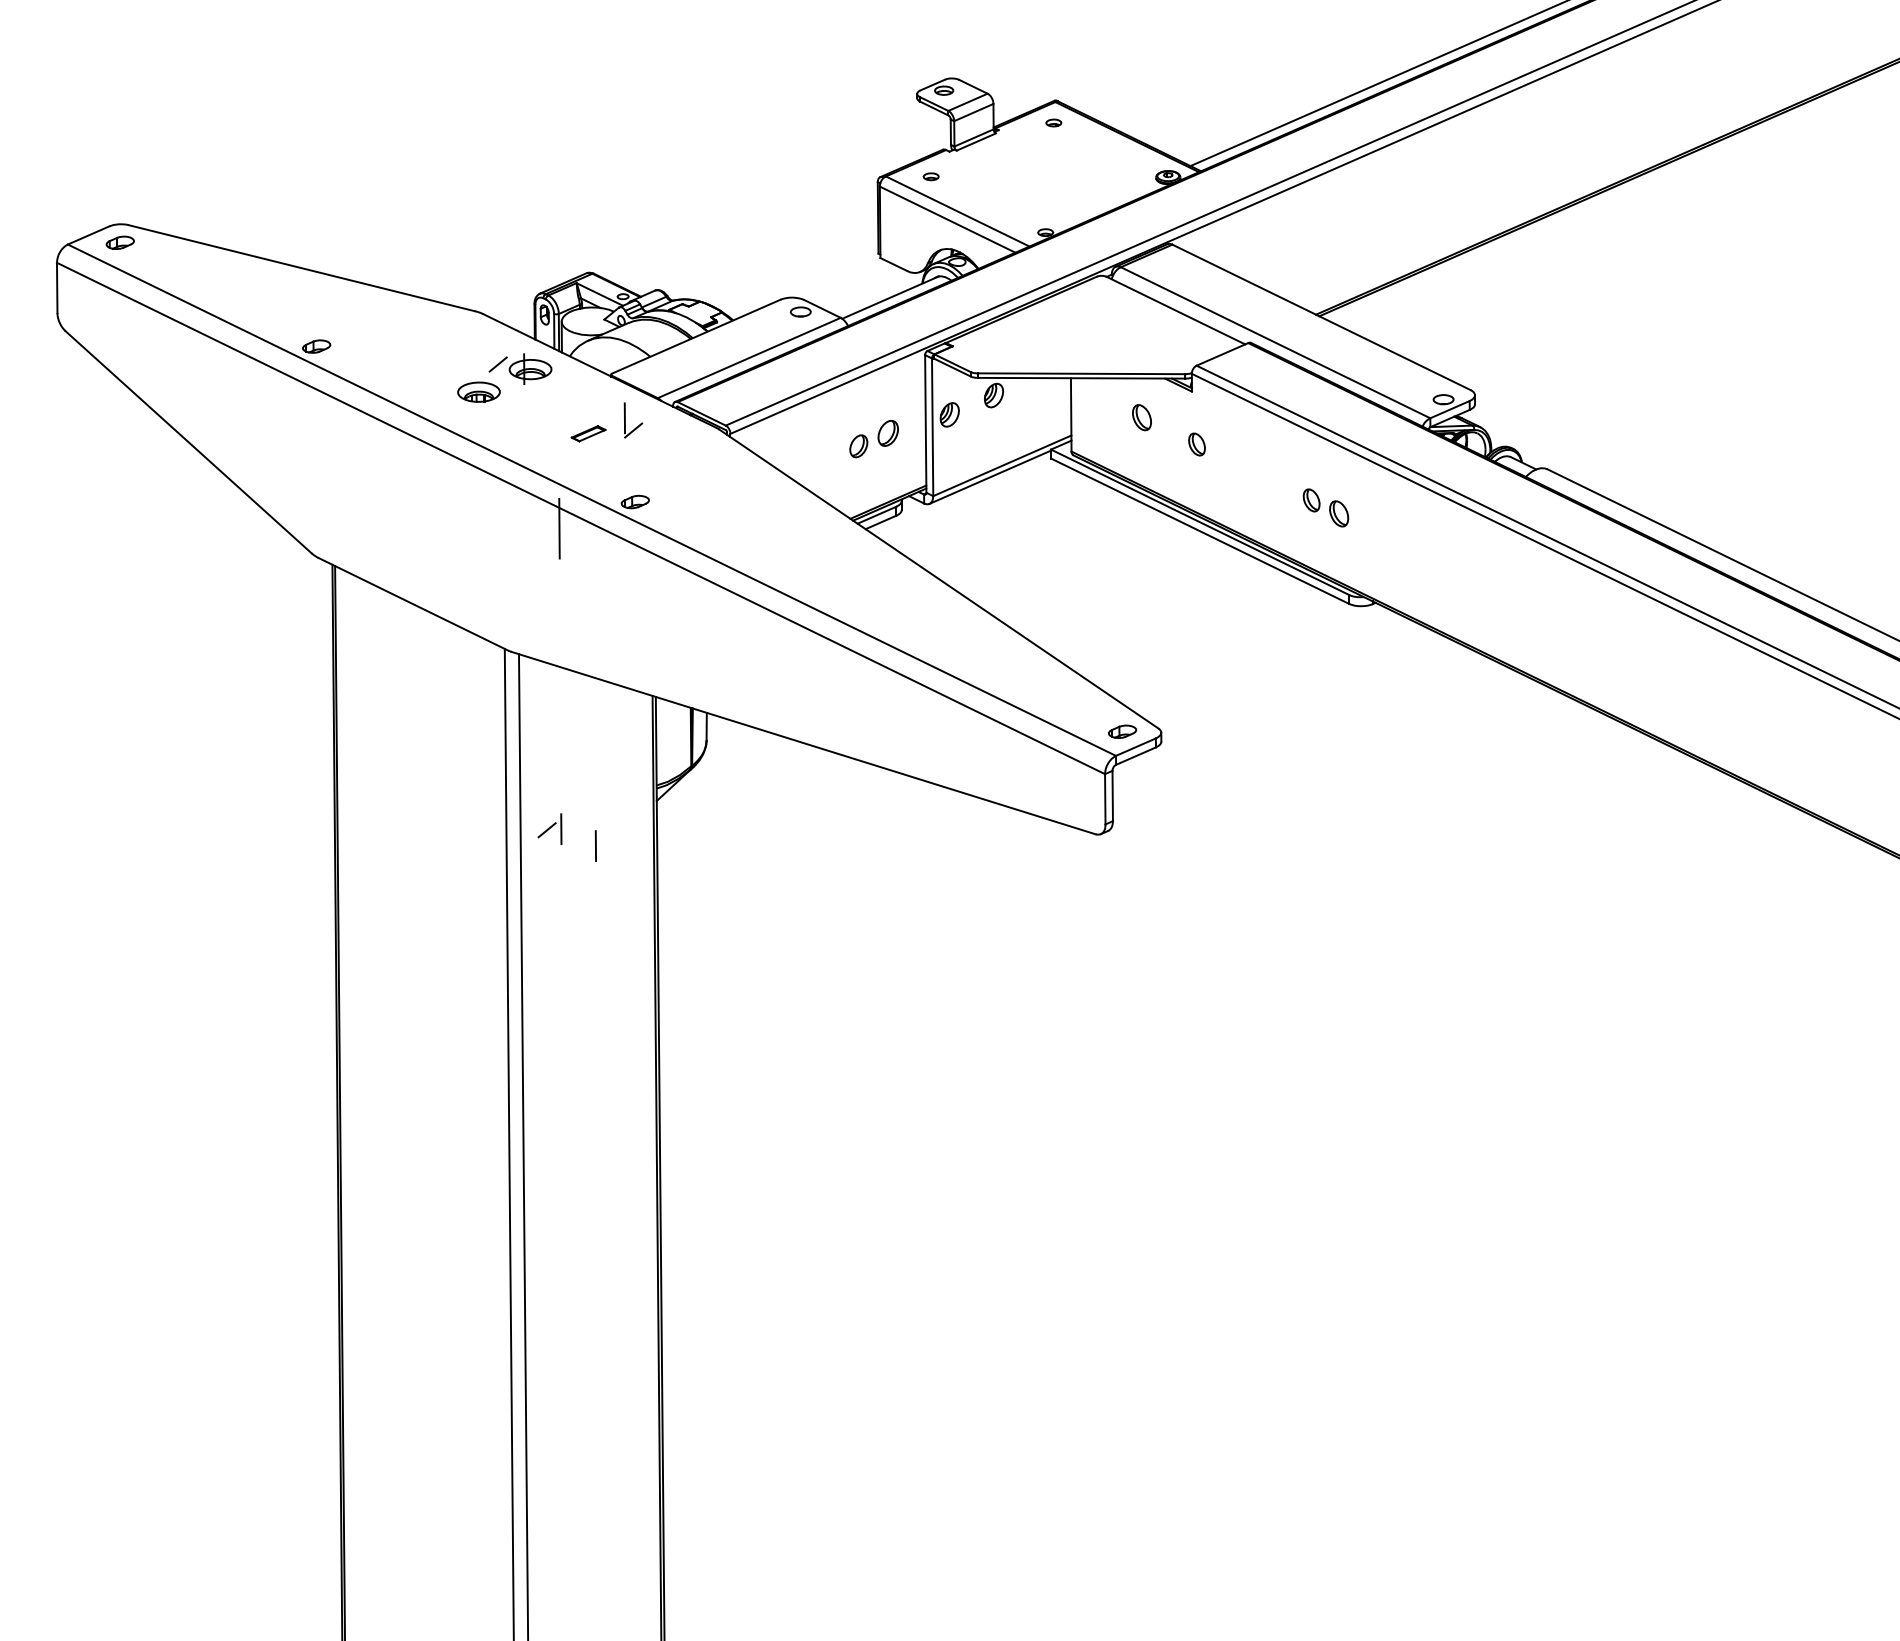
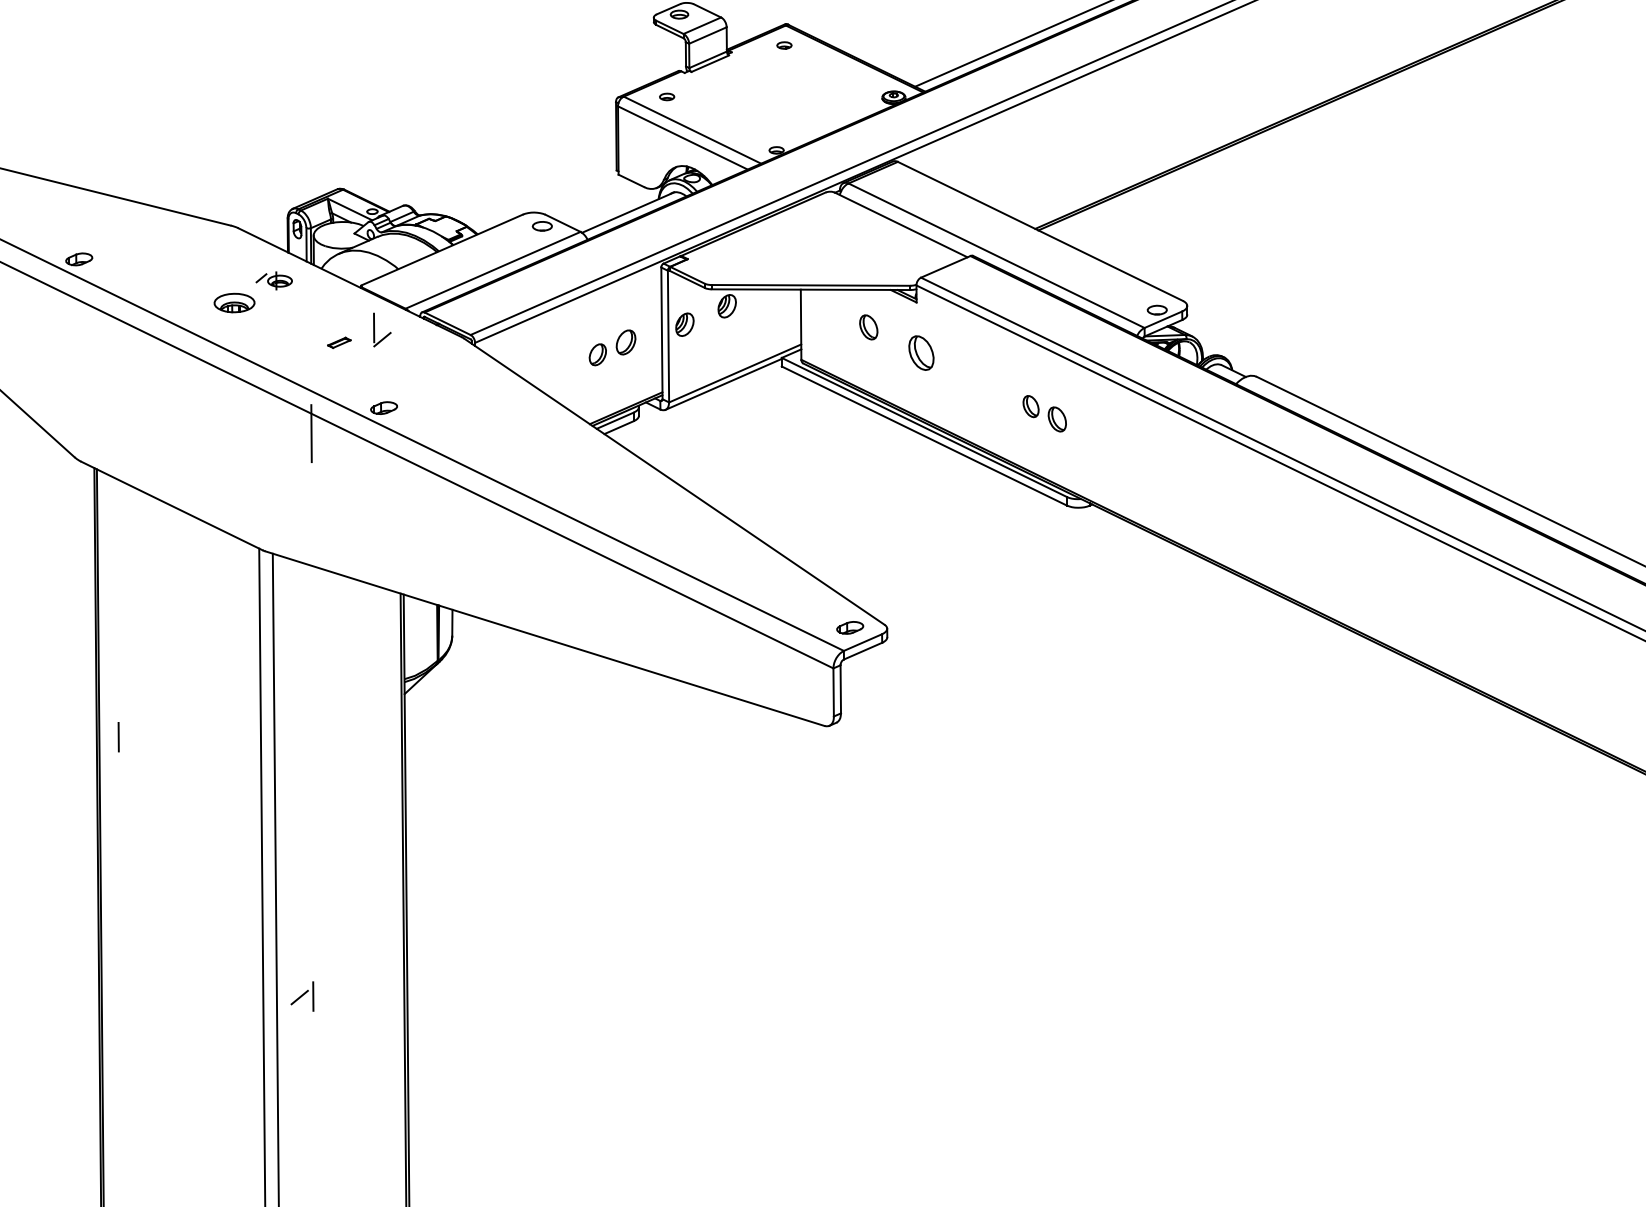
part: (520, 368) -> (274, 280), size x0.6
part: (588, 433) -> (339, 342), size x0.7
part: (1196, 444) -> (920, 353), size x1.6
part: (549, 828) -> (301, 995), moved
line: (595, 845) -> (118, 736), moved

